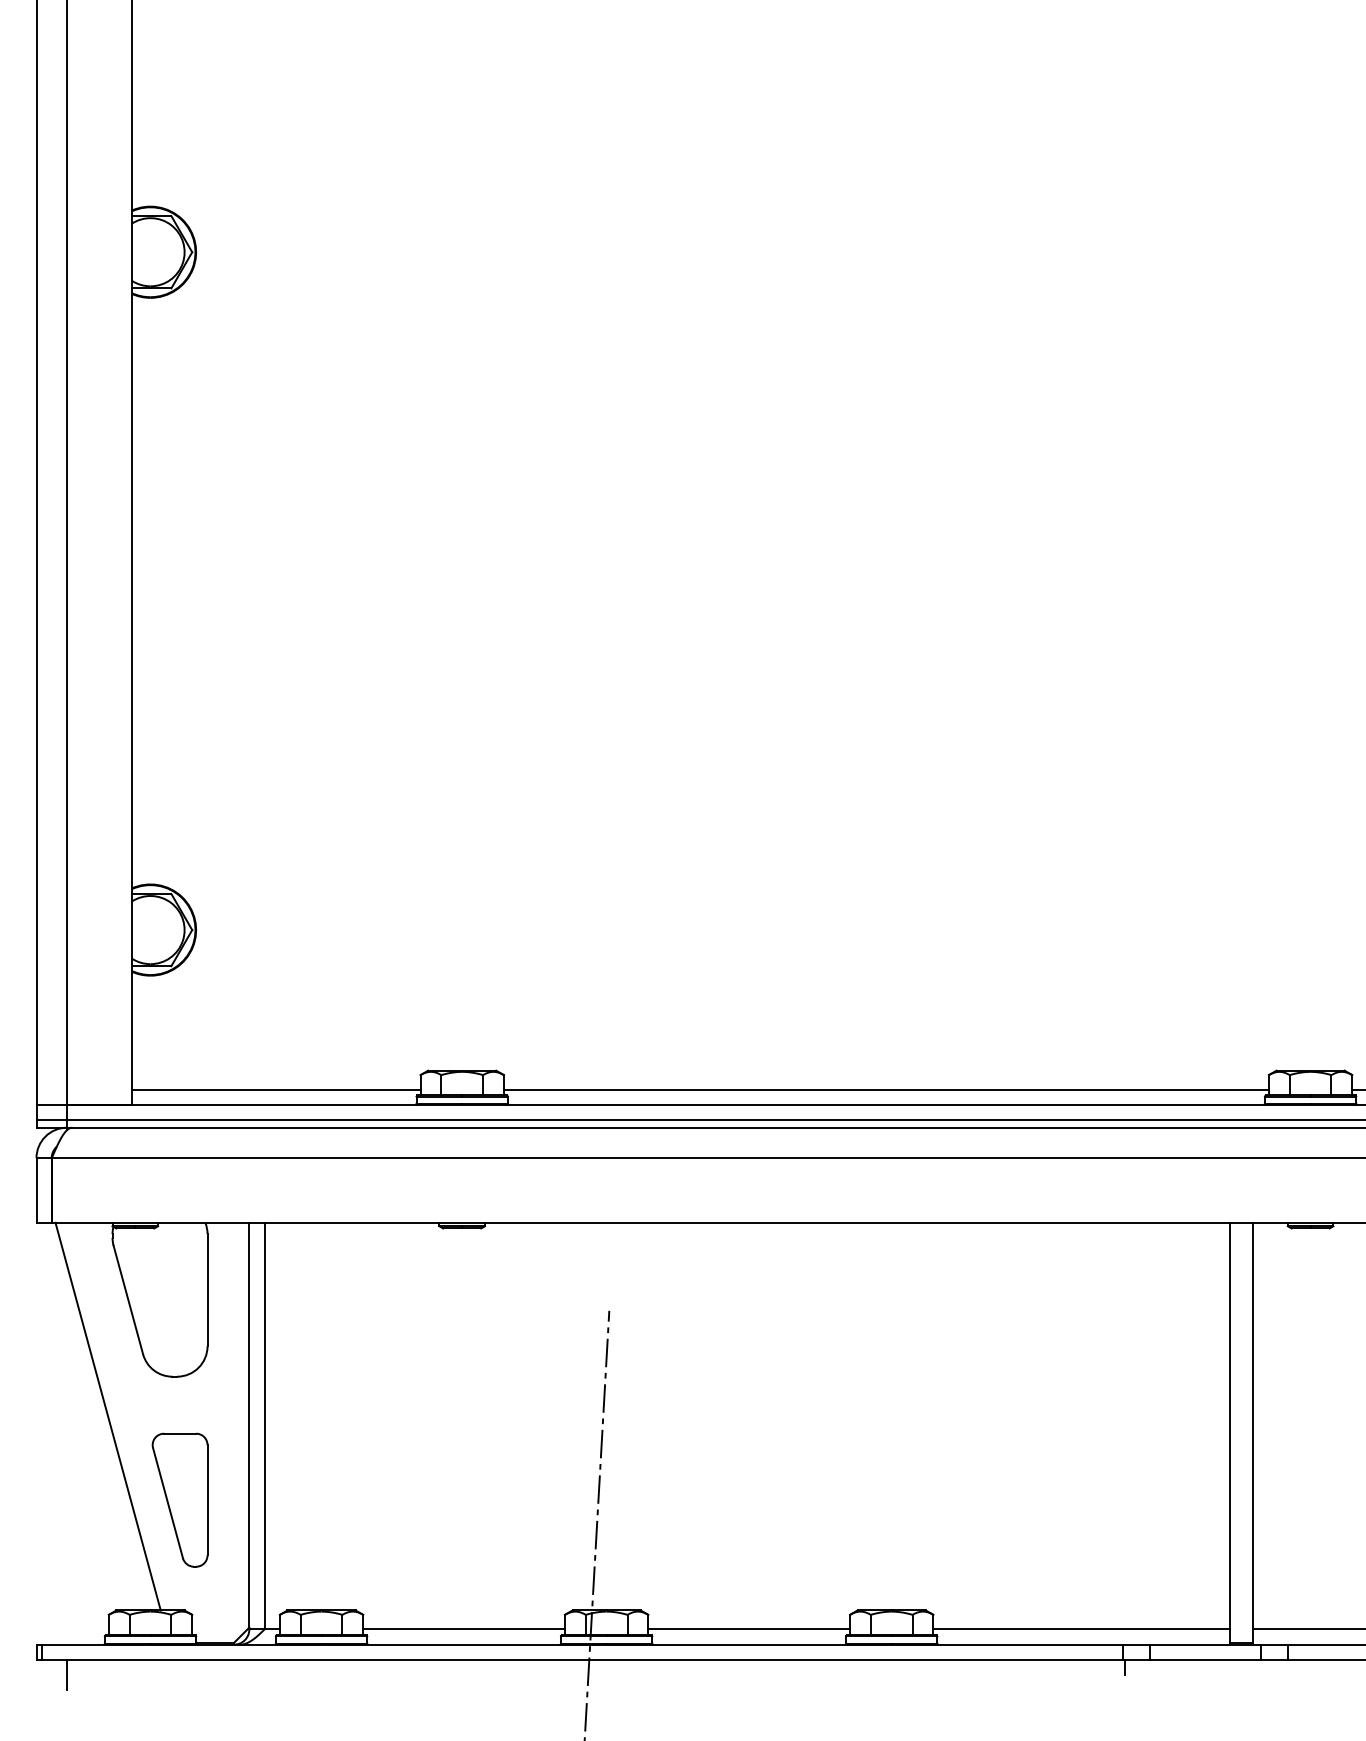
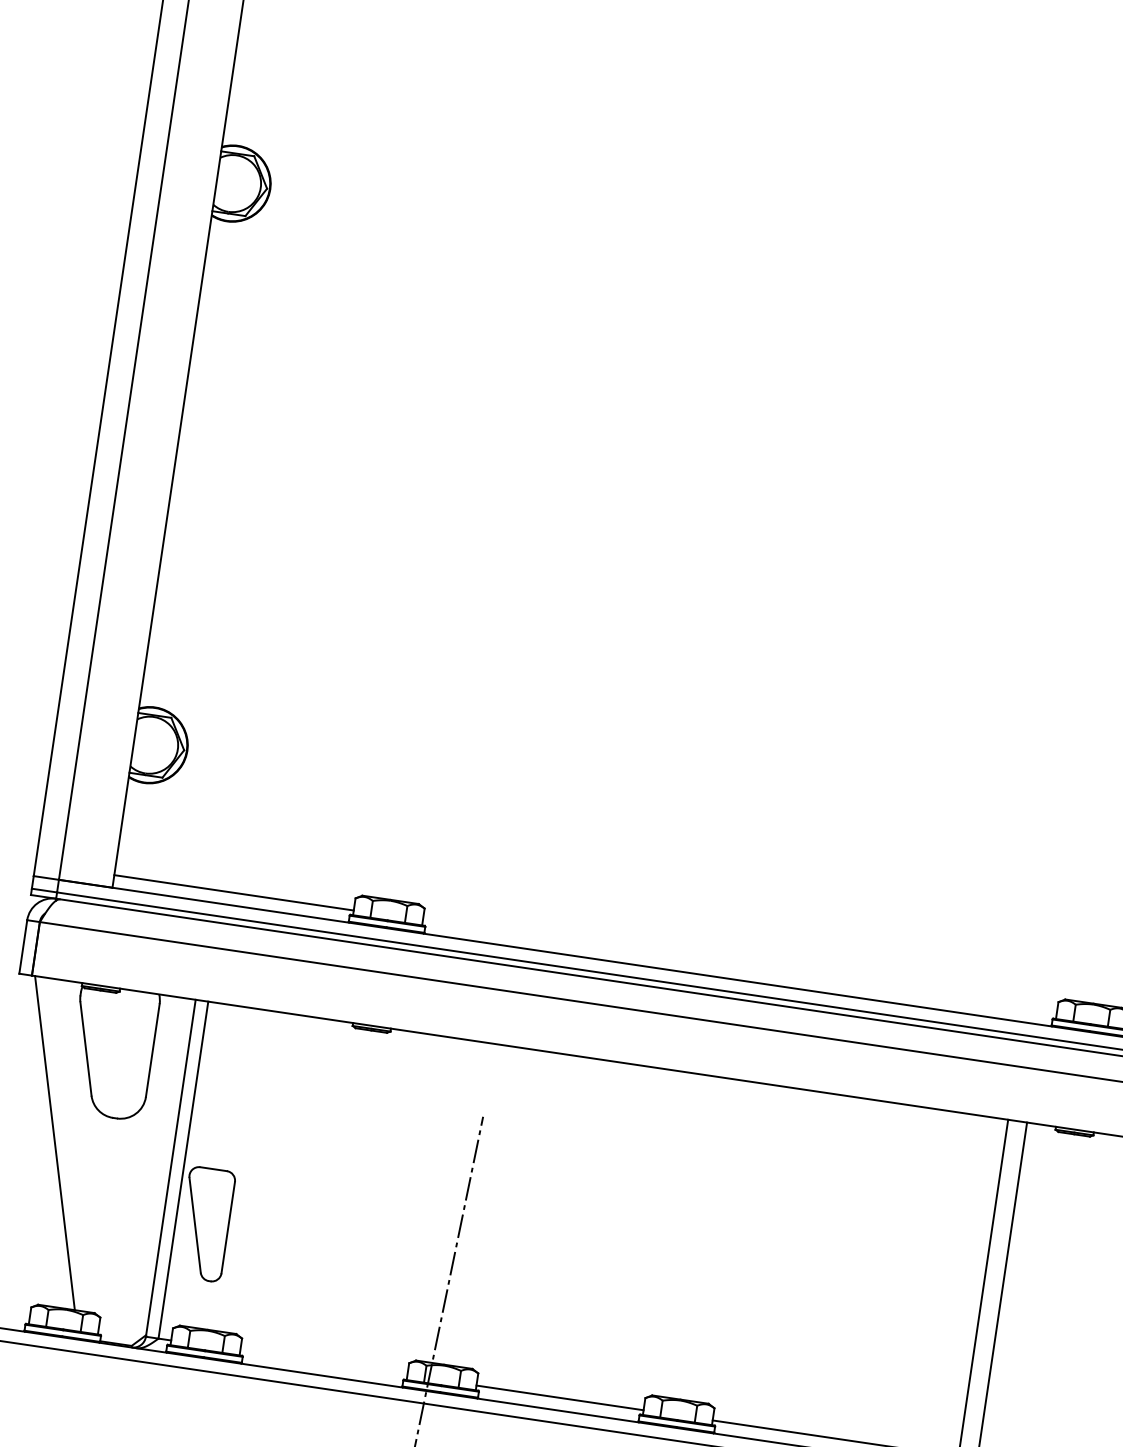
line: (885, 1089) -> (739, 967), removed
part: (179, 1499) -> (205, 1223), moved
line: (463, 1629) -> (323, 1362), removed

